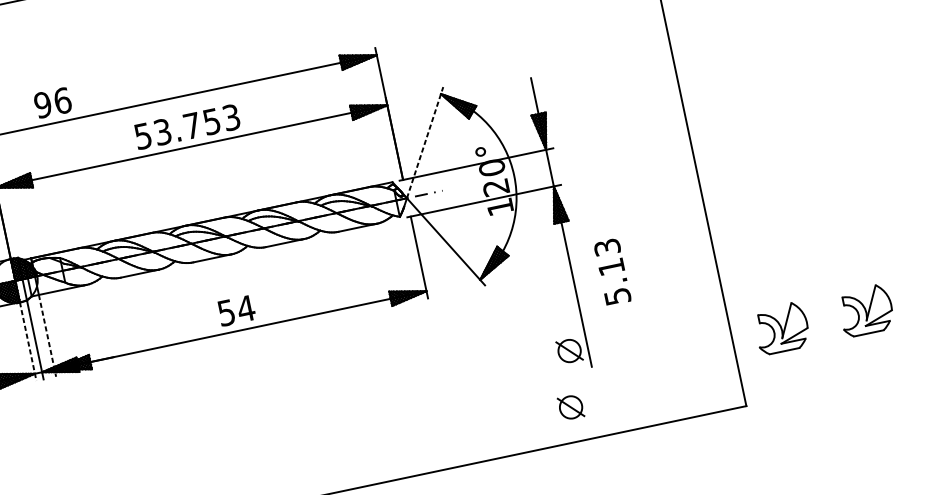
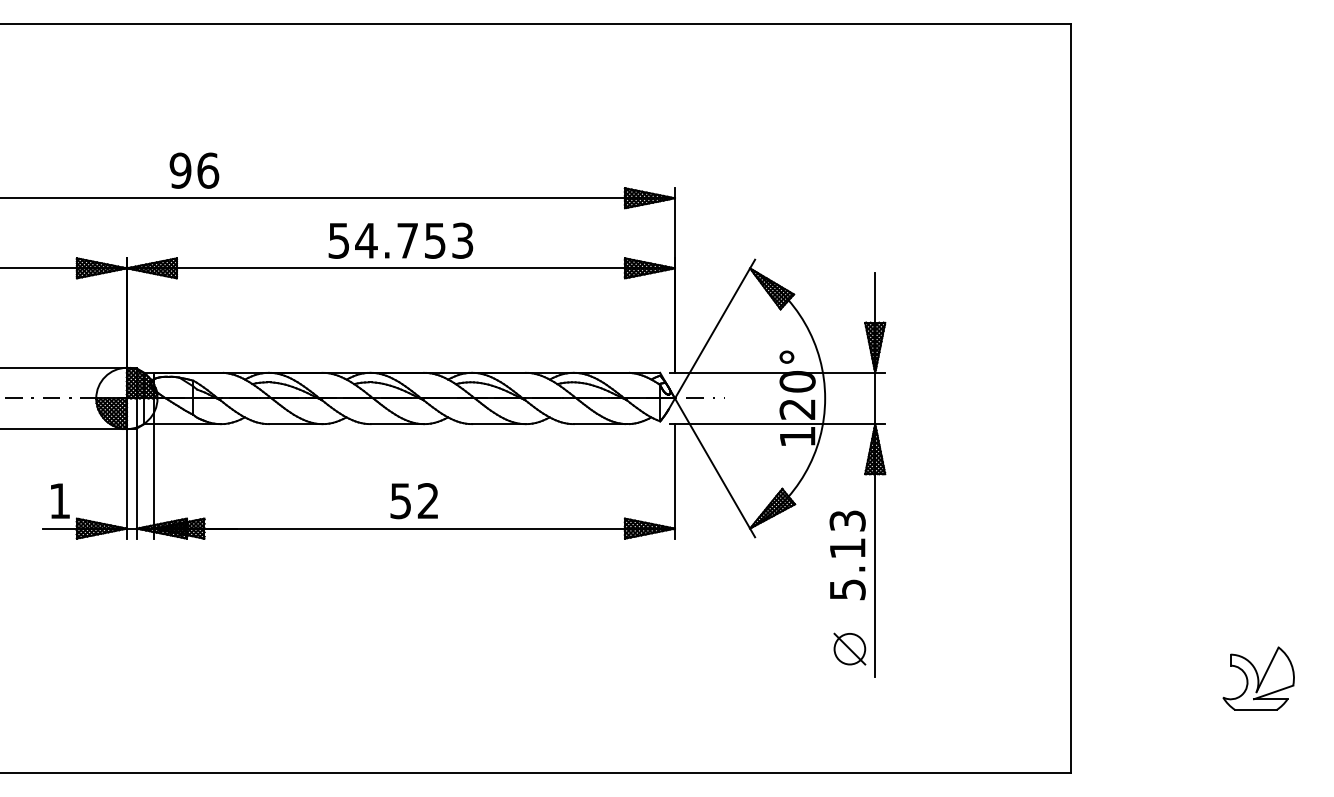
text: (52, 102) -> (194, 170), moved
text: (162, 131) -> (366, 240), 53.753 -> 54.753
line: (425, 142) -> (715, 328), dashed -> solid
text: (612, 272) -> (847, 555), moved
text: (245, 308) -> (427, 500), 54 -> 52
part: (781, 328) -> (1140, 678), removed
line: (47, 335) -> (154, 481), dashed -> solid
line: (28, 342) -> (126, 484), dashed -> solid
part: (570, 407) -> (835, 724), removed

